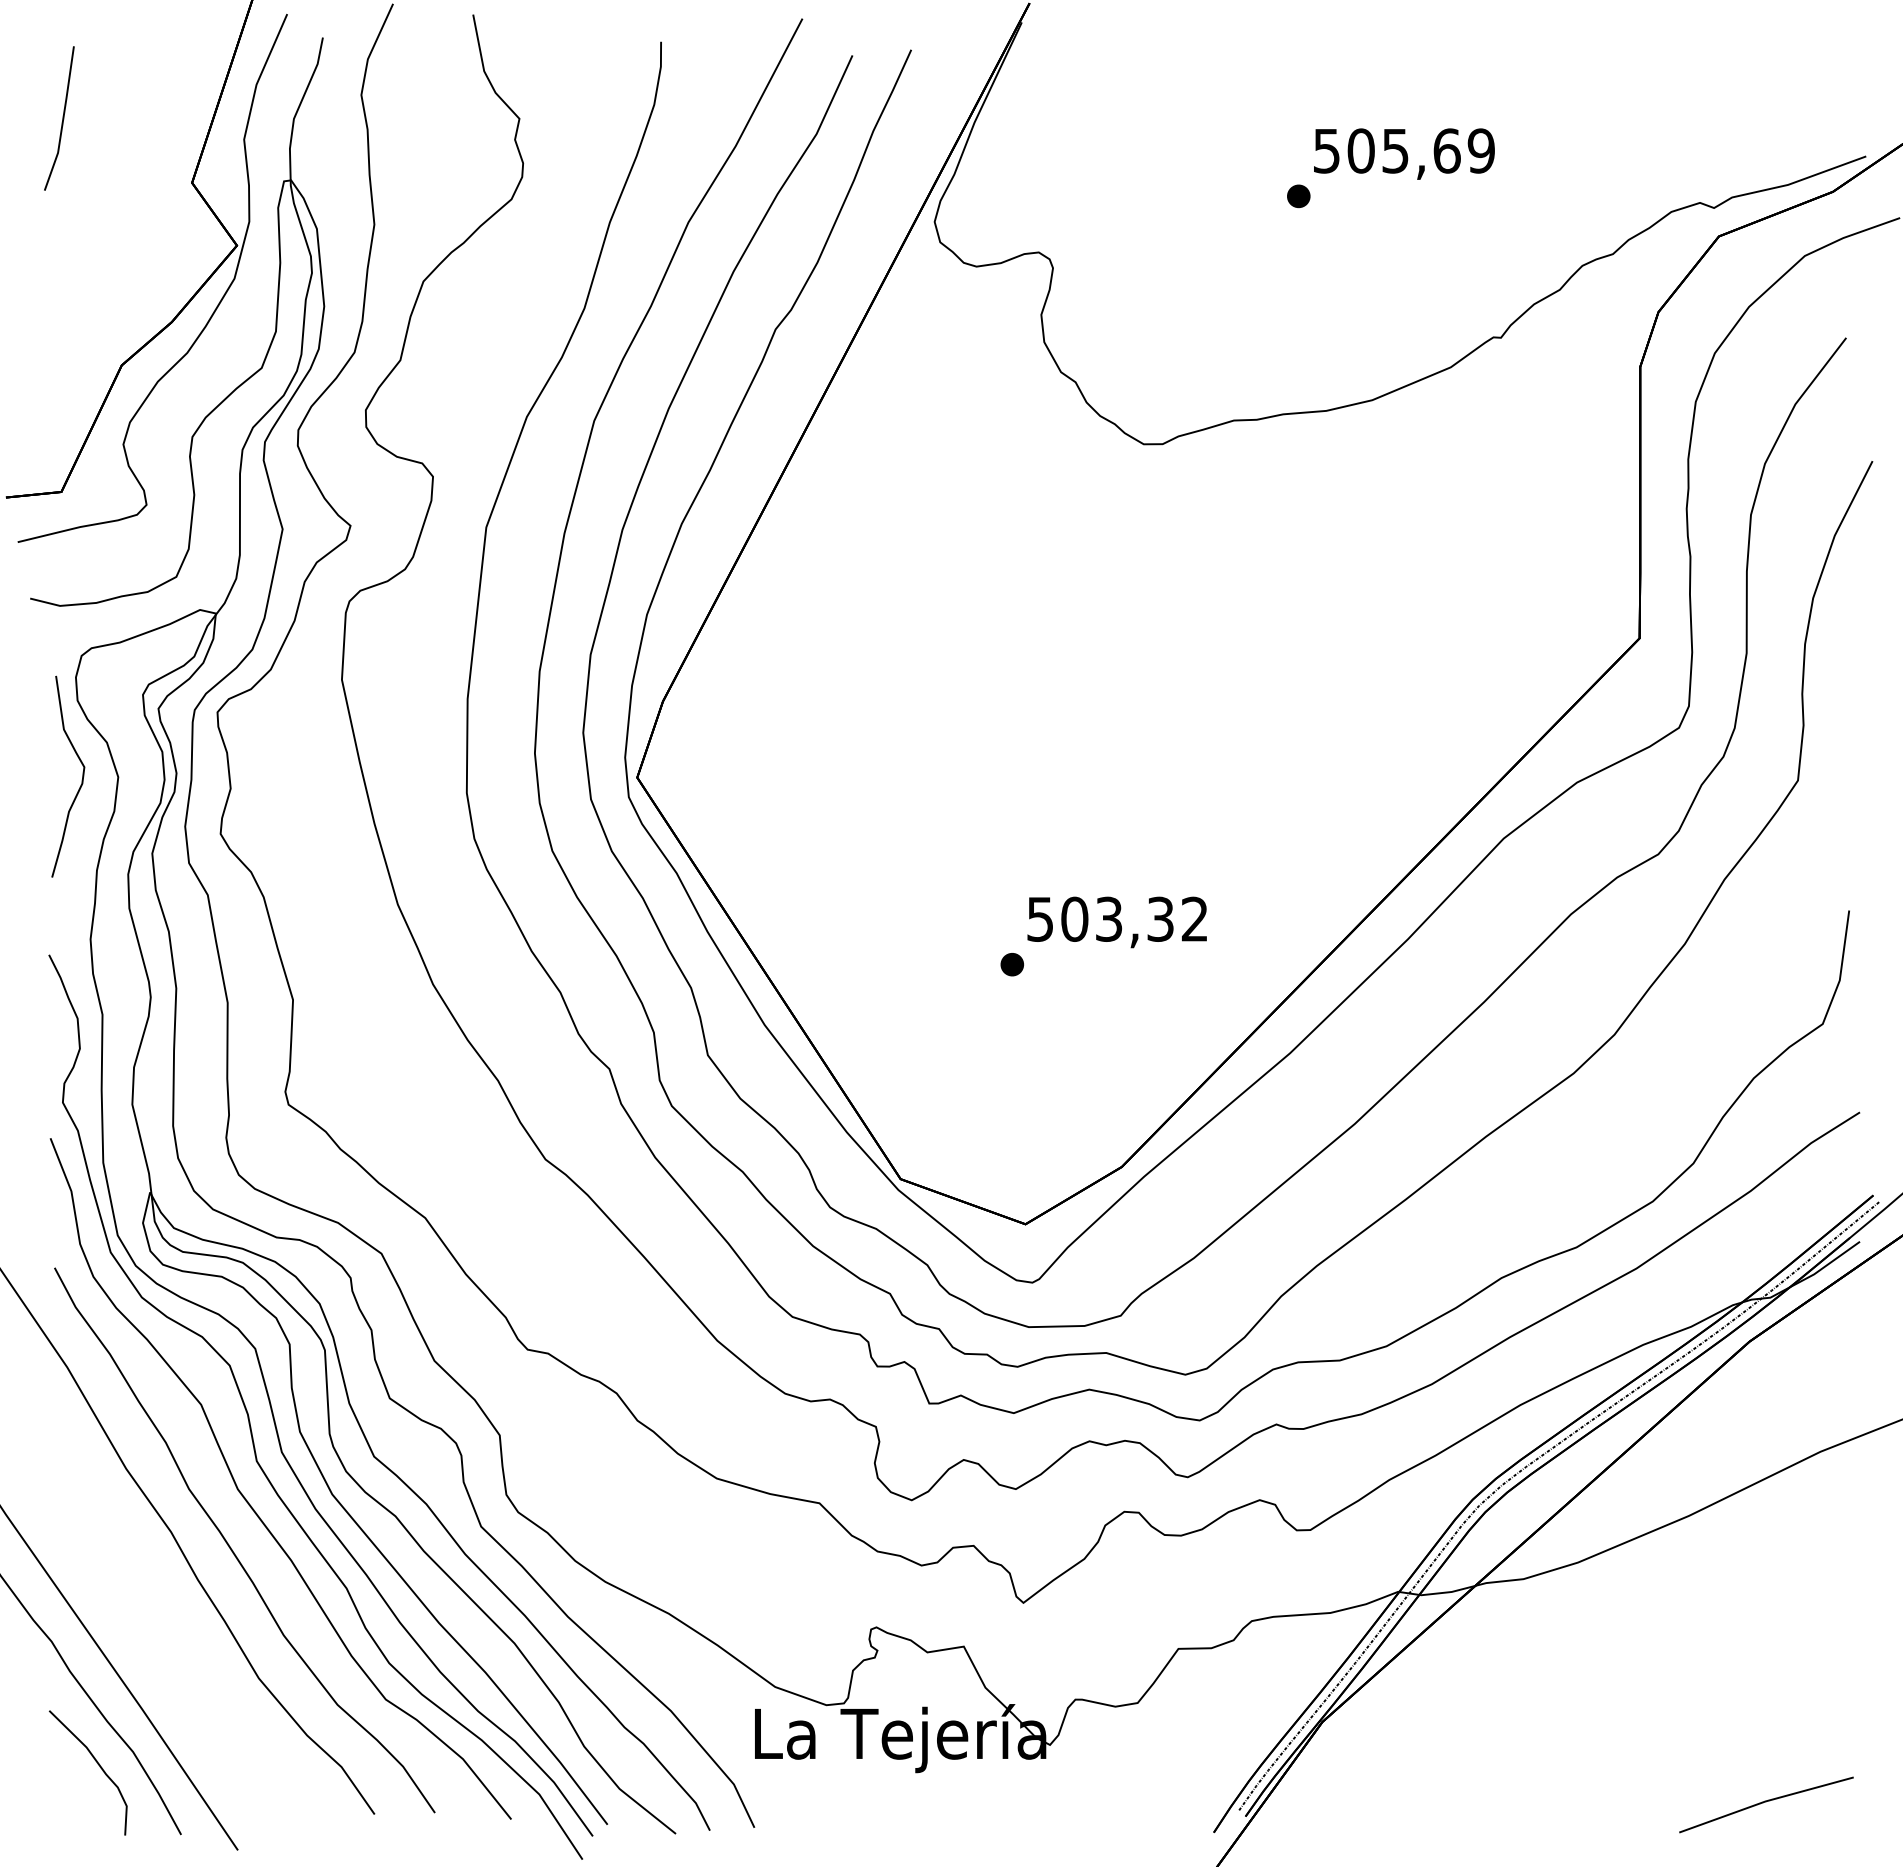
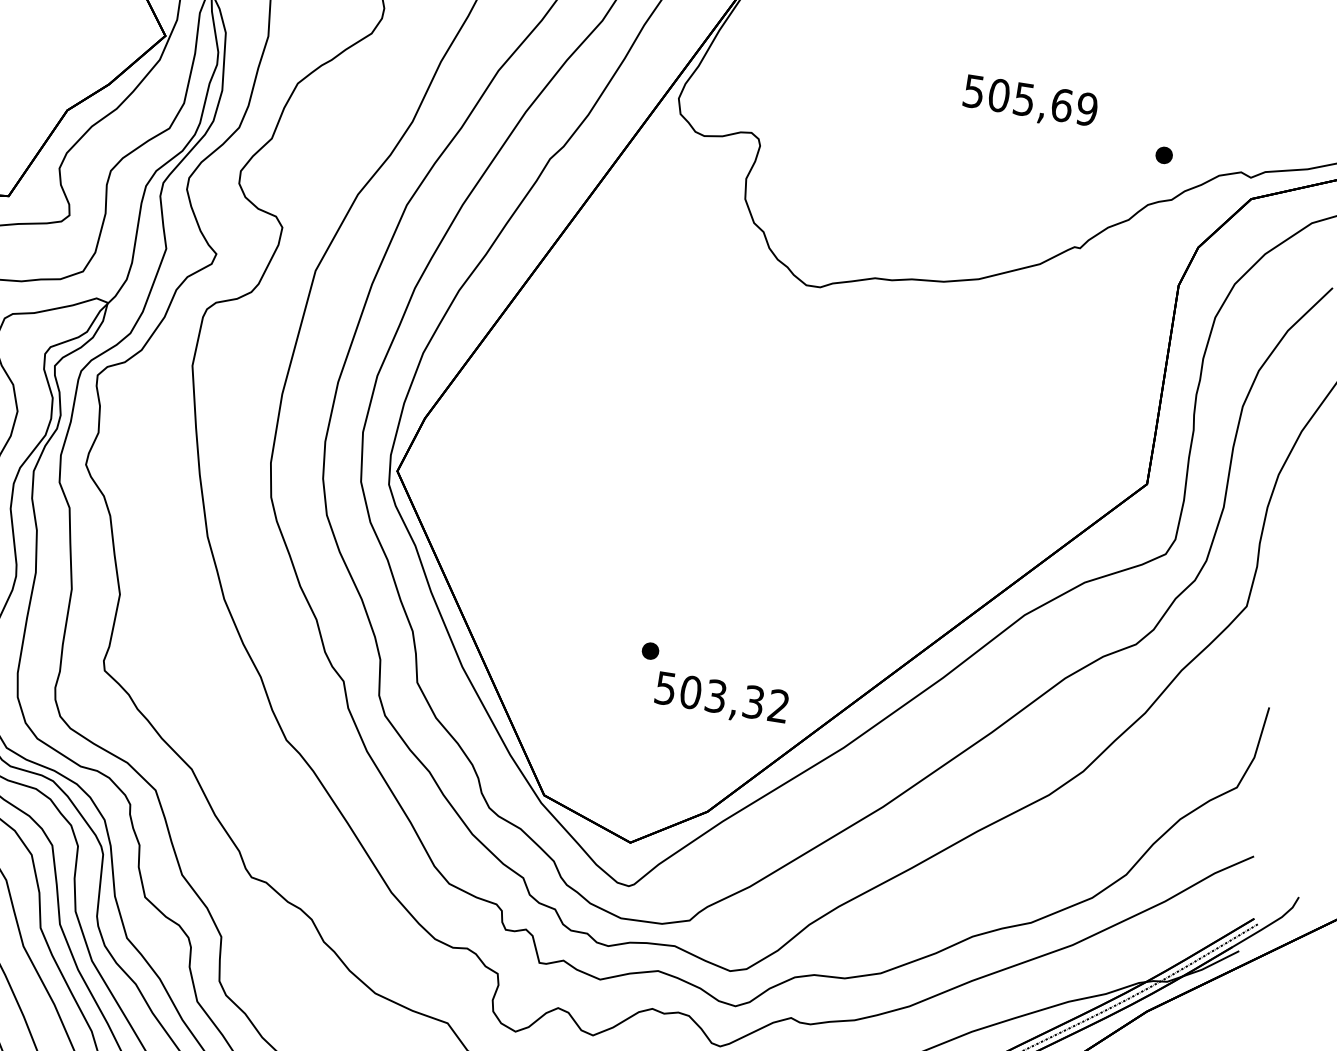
part: (1298, 196) -> (1163, 155), moved
text: (1116, 922) -> (721, 699), moved

